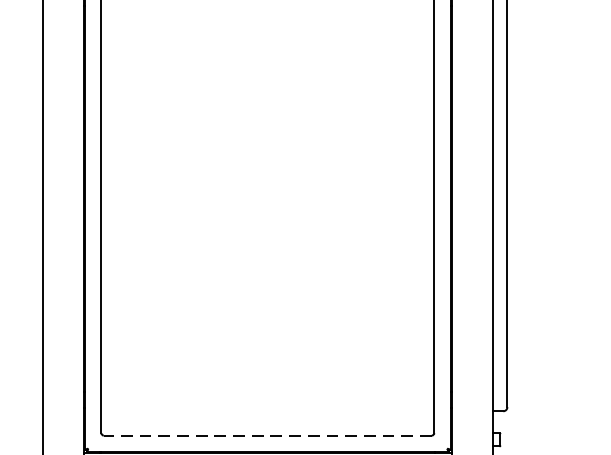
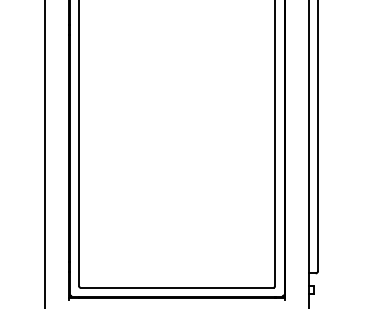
line: (268, 435) -> (177, 287), dashed -> solid

